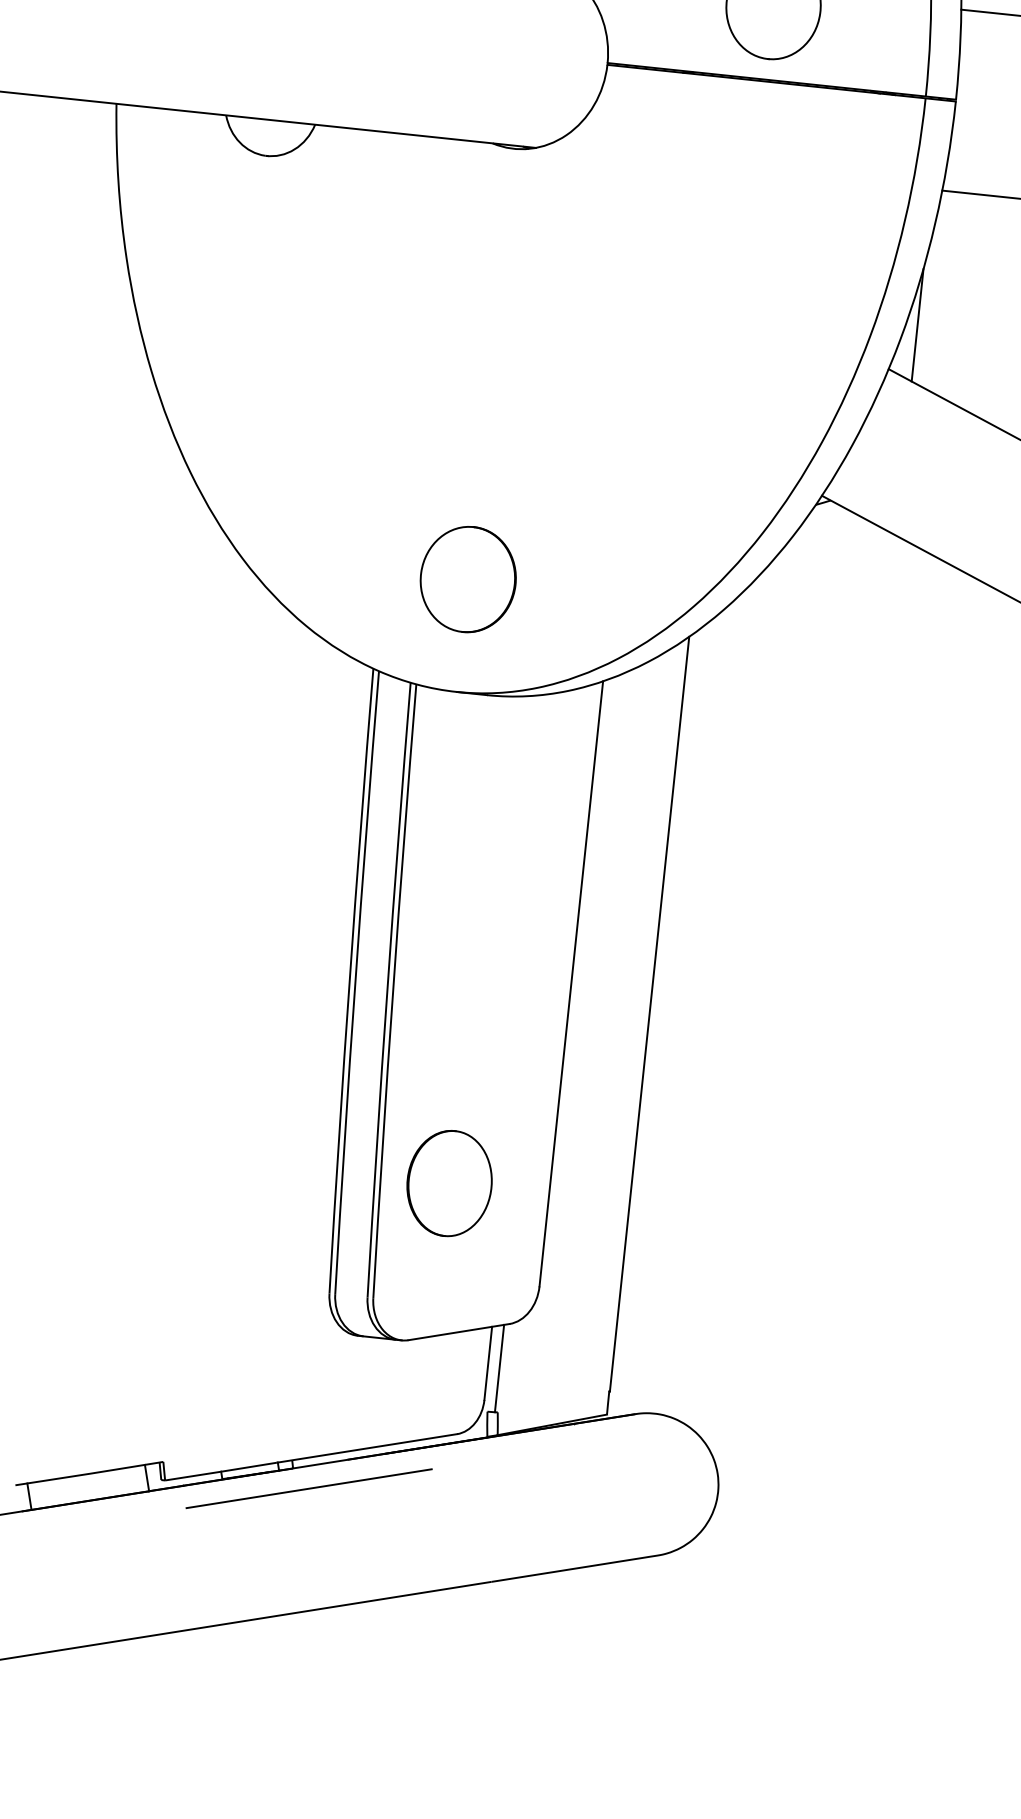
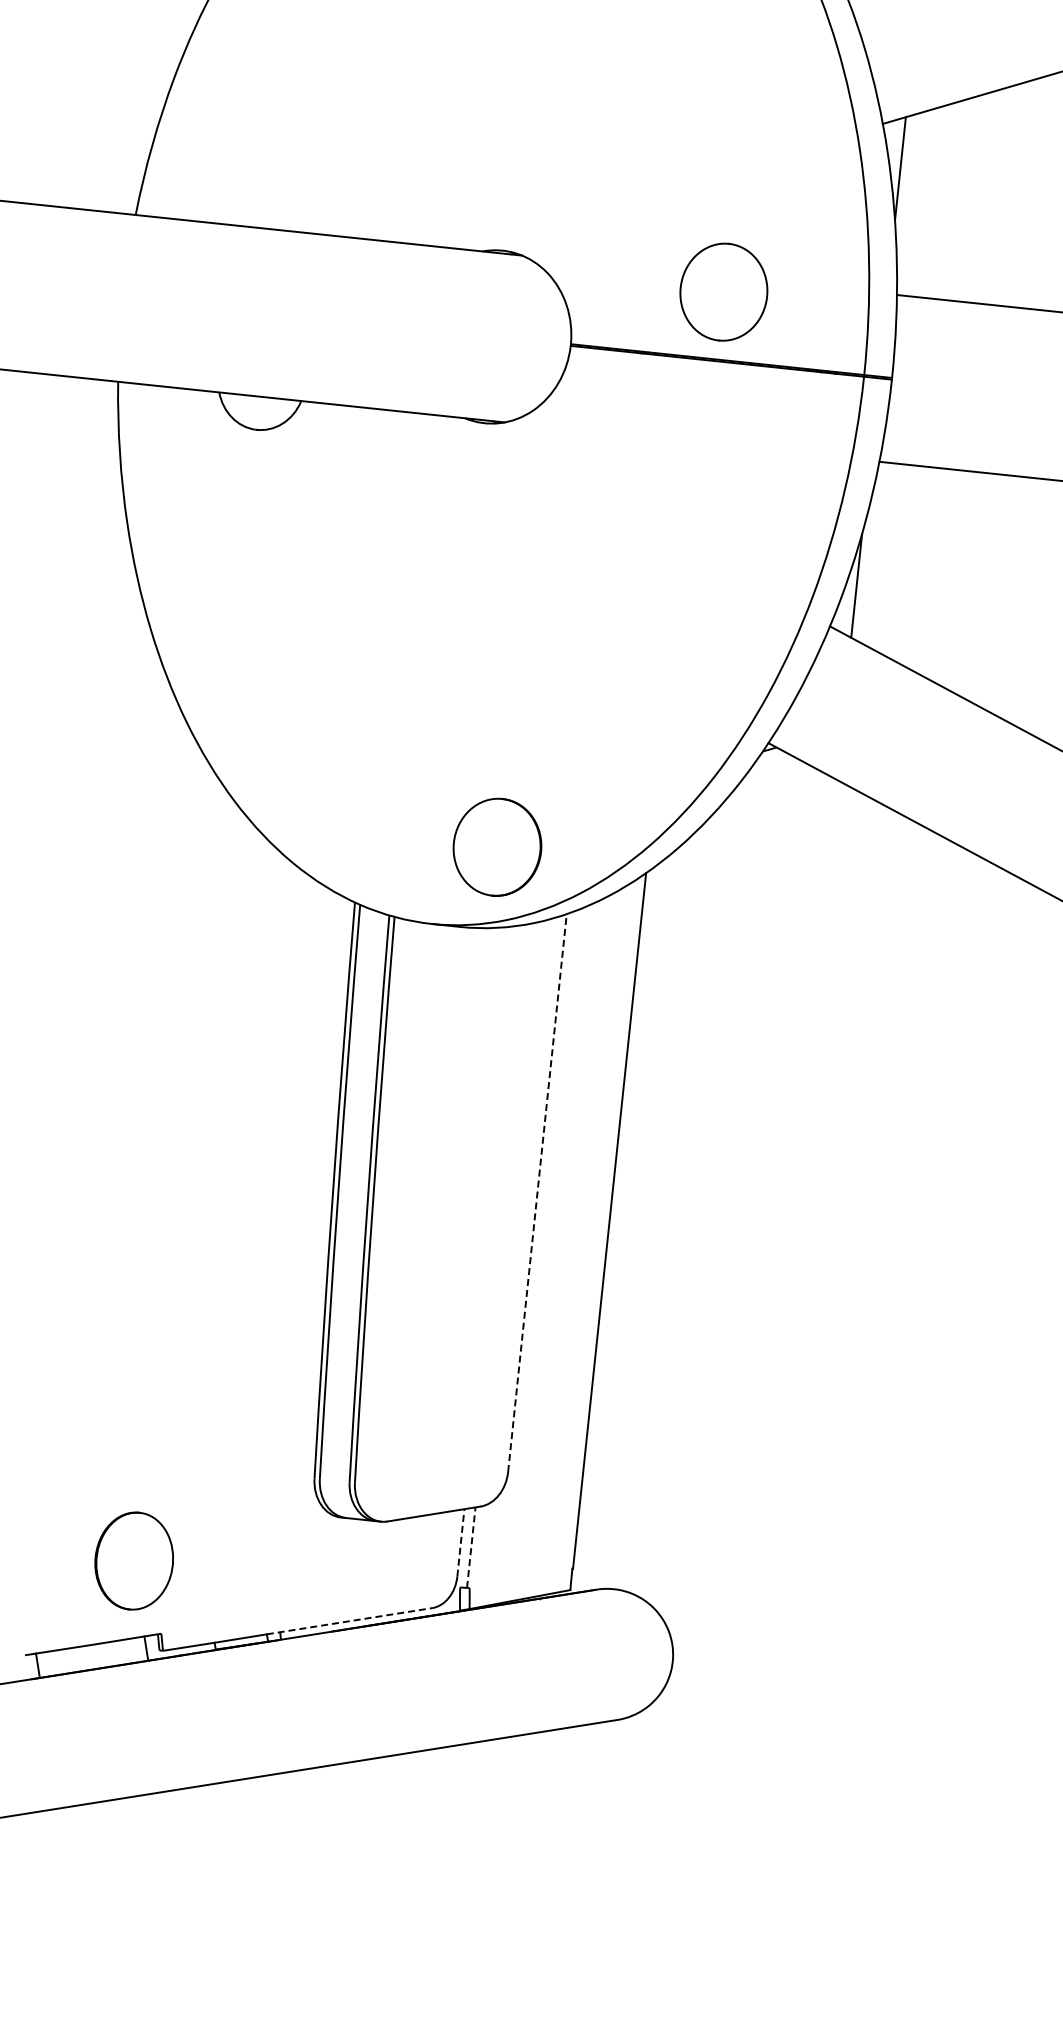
part: (468, 578) -> (497, 846), moved
line: (571, 983) -> (537, 1192), solid -> dashed
part: (448, 1182) -> (133, 1560), moved
line: (487, 1362) -> (460, 1542), solid -> dashed
line: (499, 1368) -> (471, 1547), solid -> dashed
line: (367, 1448) -> (349, 1621), solid -> dashed
line: (308, 1488) -> (295, 1658), removed

